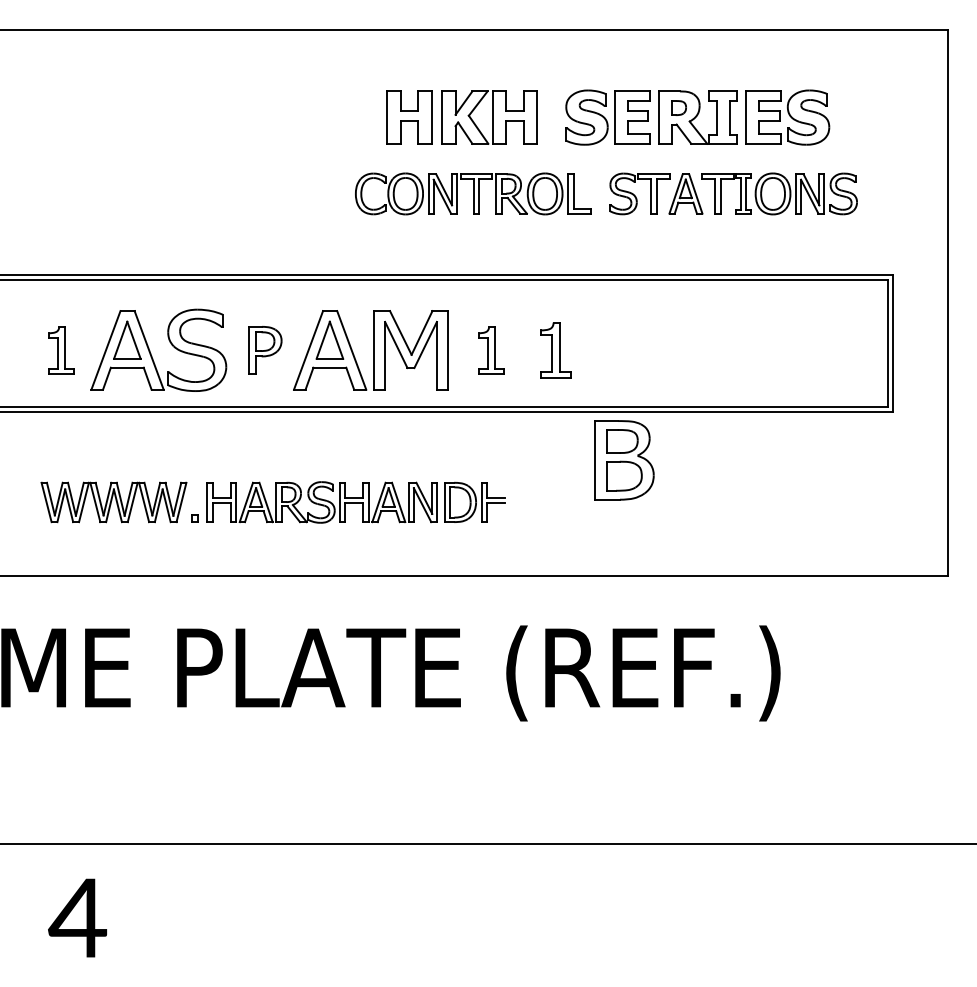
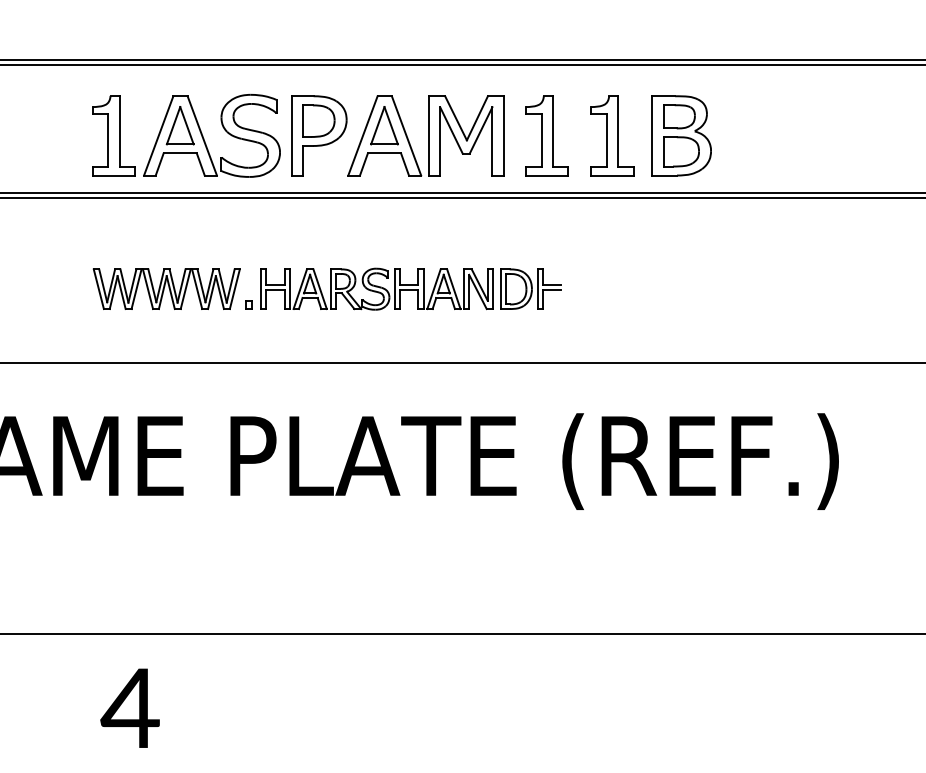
part: (60, 350) -> (112, 135), size x1.67
part: (265, 350) -> (319, 135), size x1.67
part: (490, 350) -> (546, 135), size x1.67
part: (555, 350) -> (611, 135), size x1.43
part: (624, 460) -> (681, 135), moved

